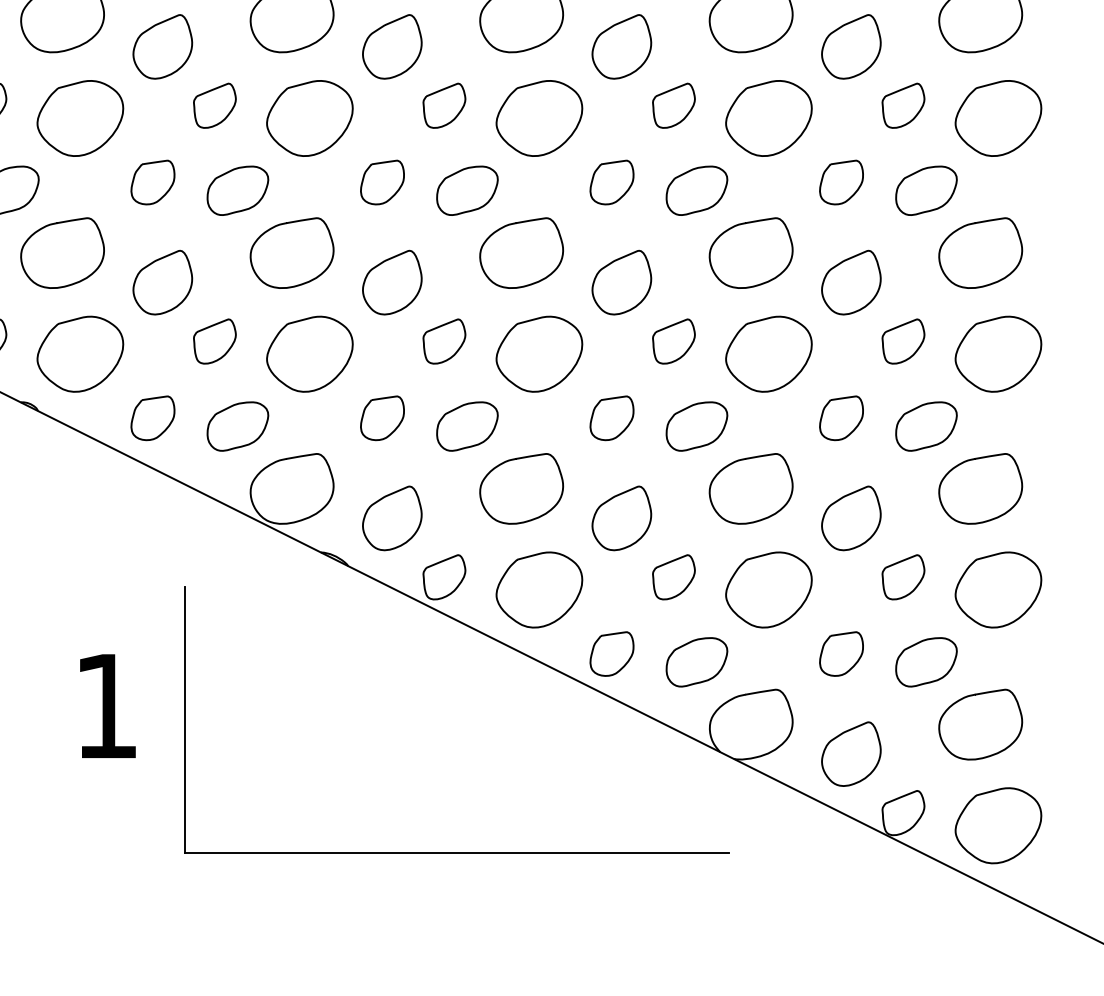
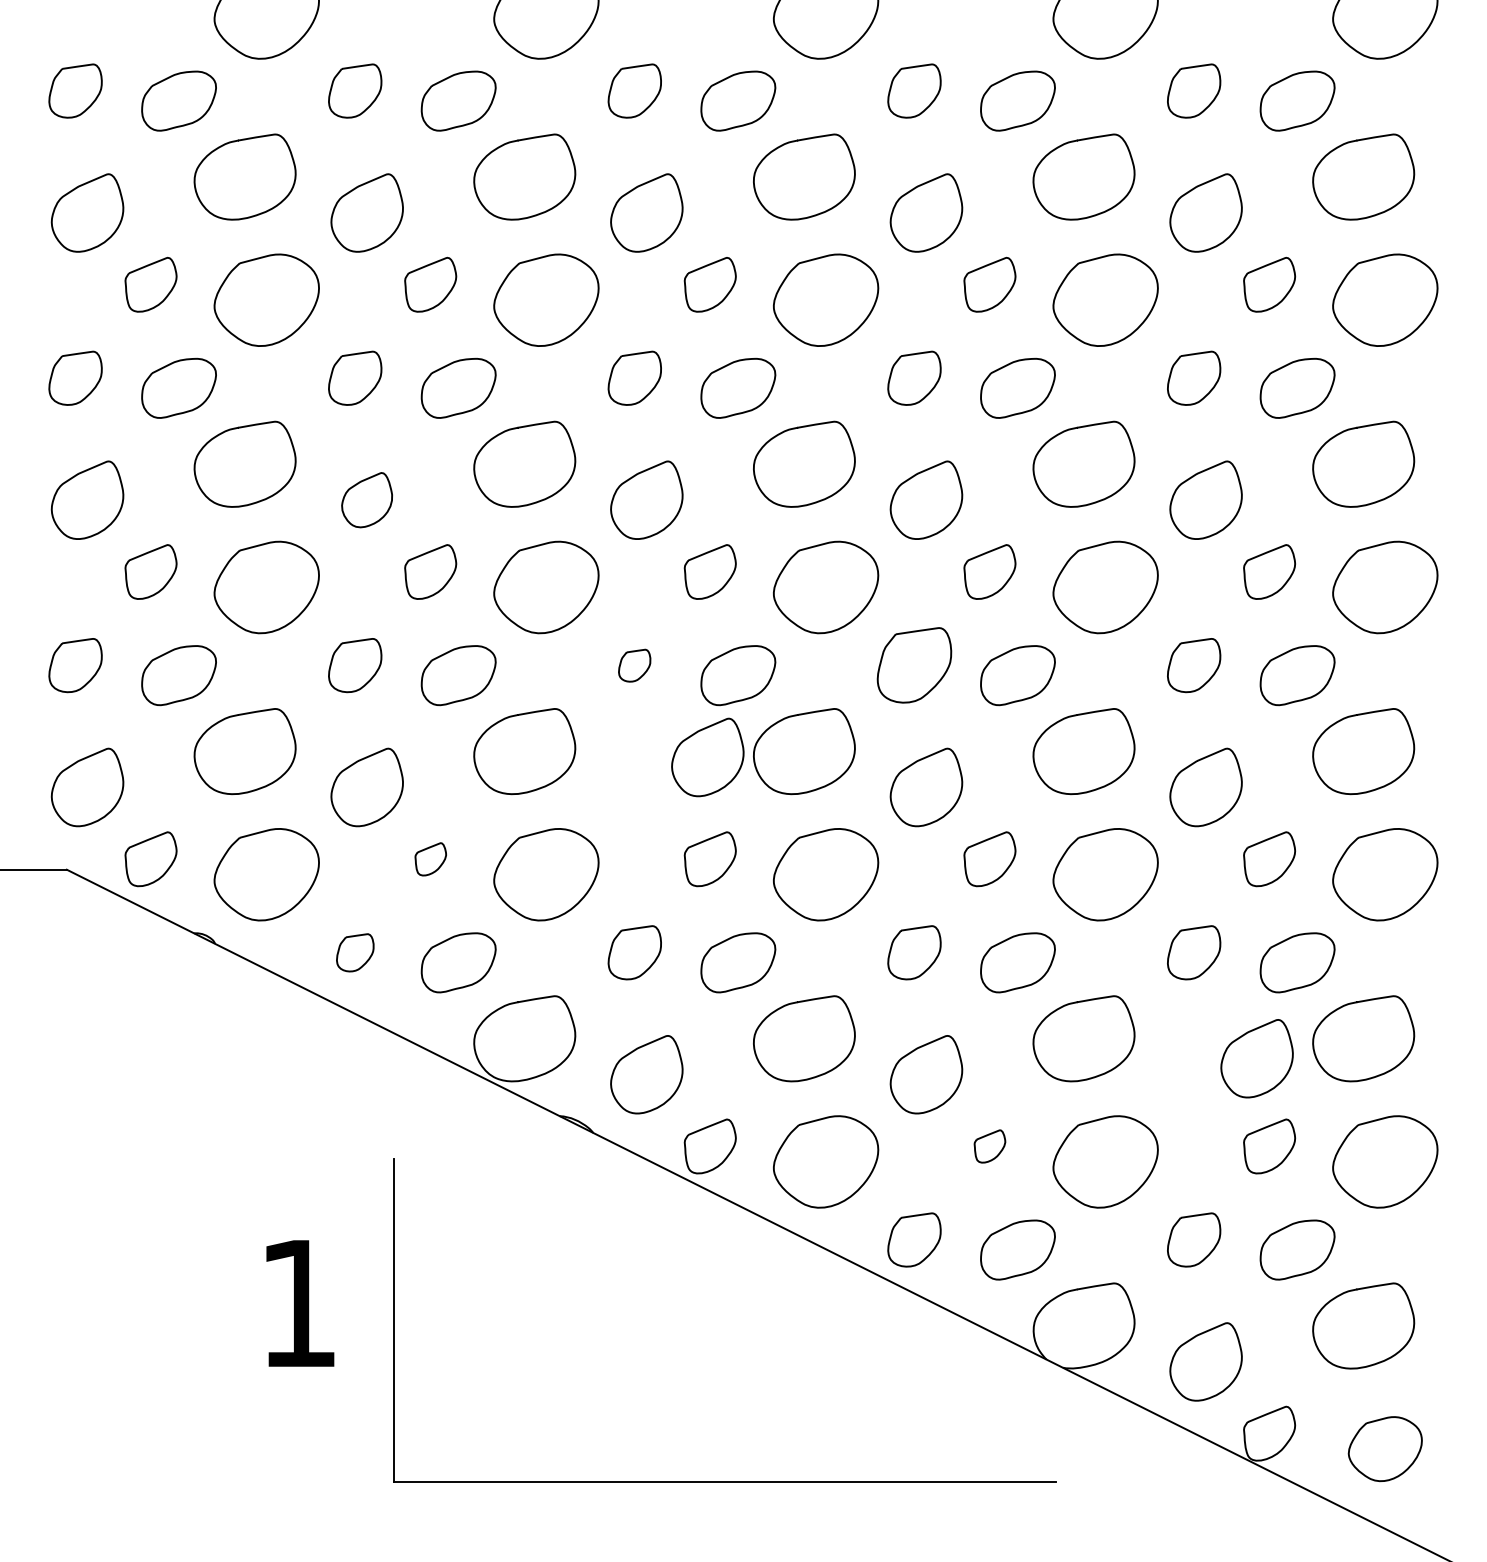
part: (162, 46) -> (366, 499), size x0.7
part: (382, 182) -> (634, 665), size x0.6
part: (612, 182) -> (914, 665), size x1.4
part: (392, 282) -> (707, 757), moved
part: (214, 341) -> (430, 859), size x0.6
part: (153, 418) -> (355, 952), size x0.7
part: (850, 518) -> (1256, 1058), moved
part: (673, 577) -> (989, 1146), size x0.6
part: (998, 825) -> (1385, 1448), size x0.7

